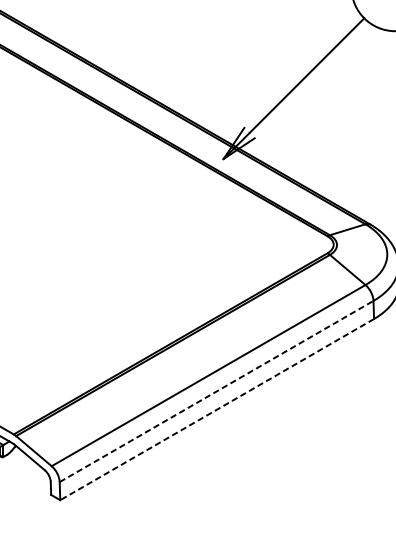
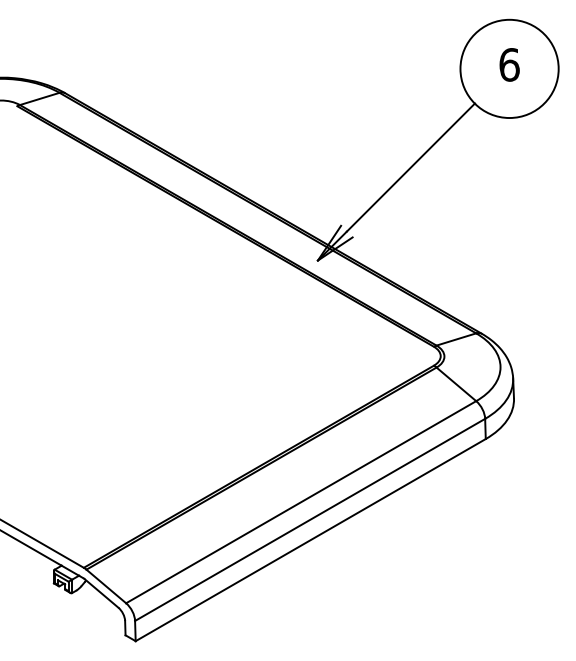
line: (216, 391) -> (310, 519), dashed -> solid
line: (216, 409) -> (310, 540), dashed -> solid

